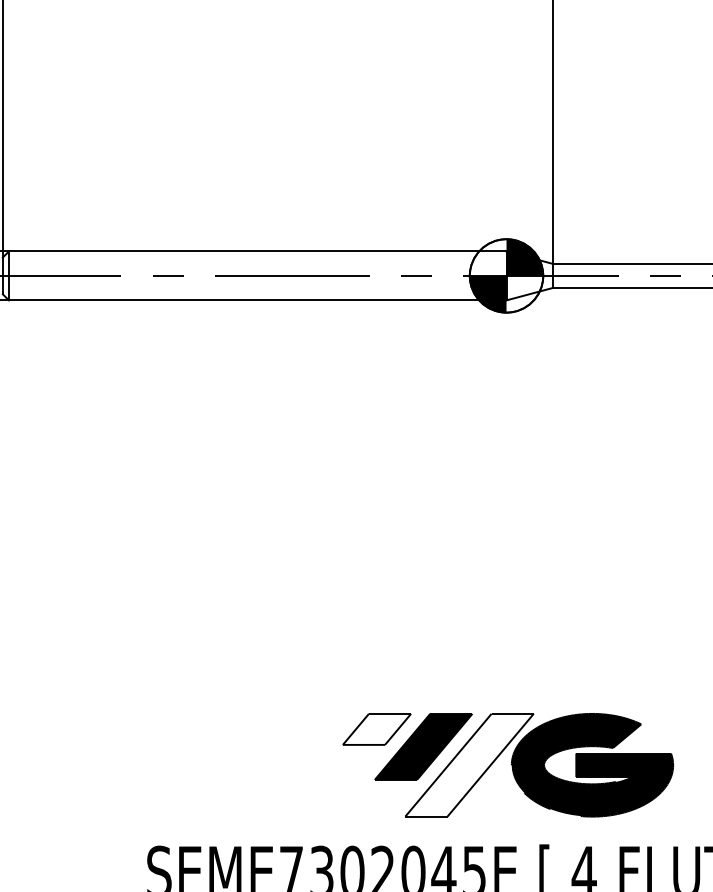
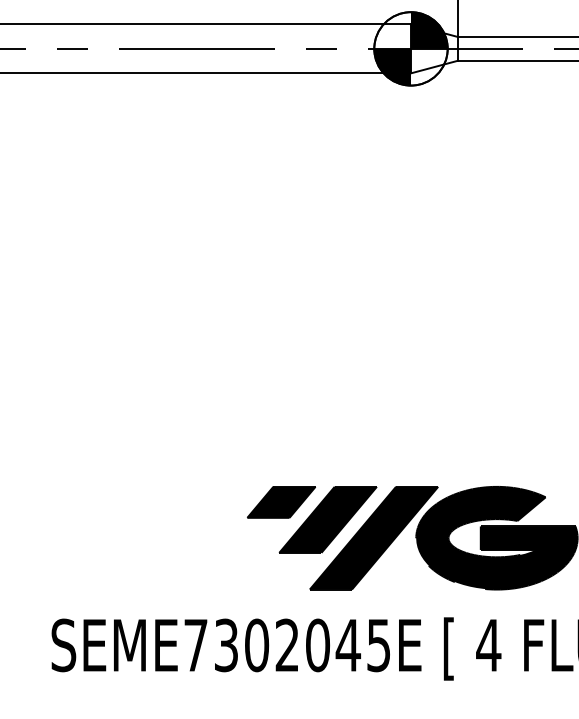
fill: (376, 728) -> (280, 501), added
fill: (469, 764) -> (373, 537), added

